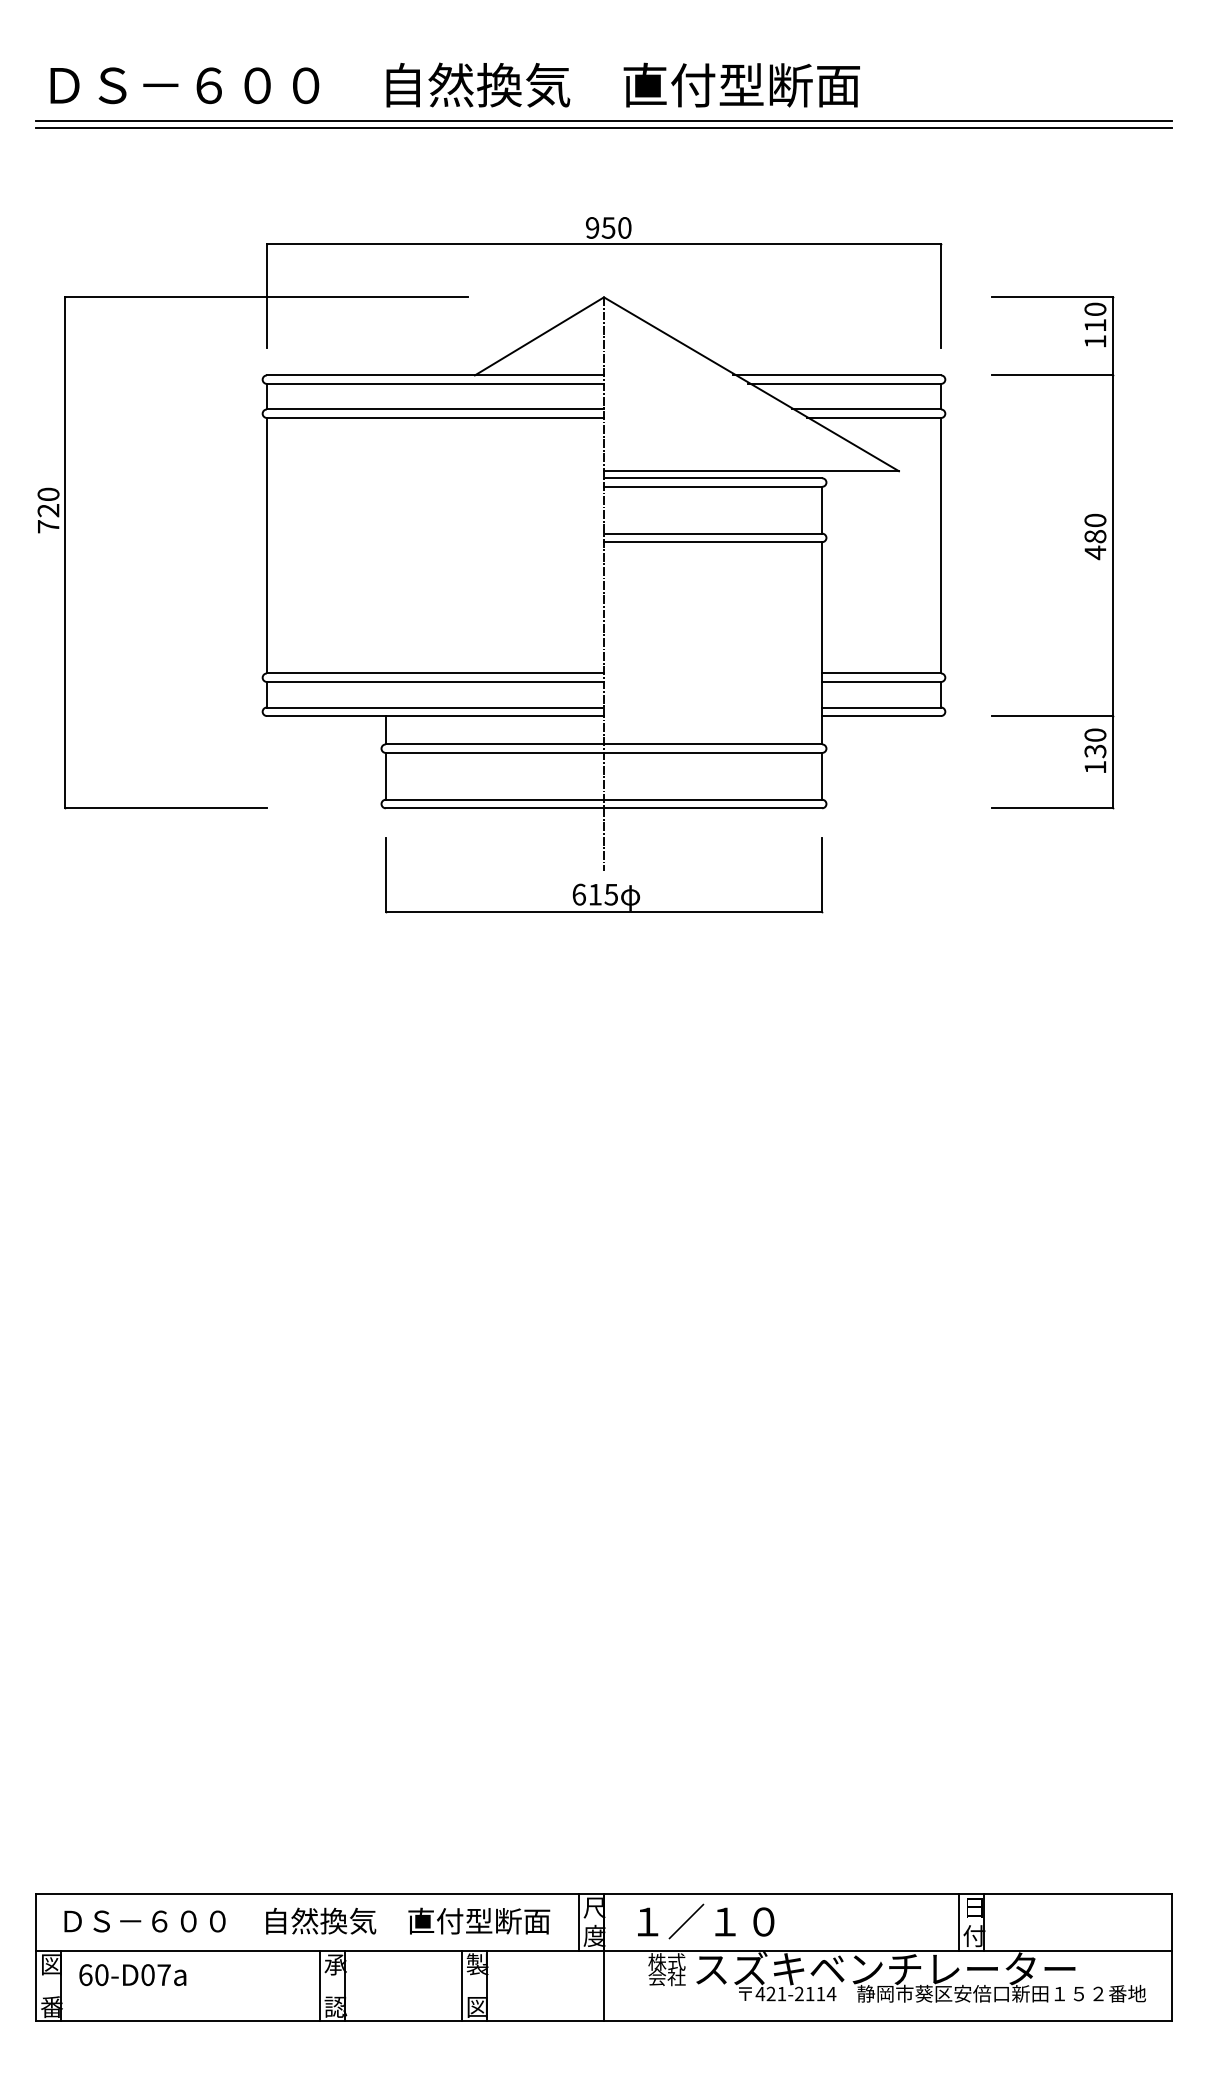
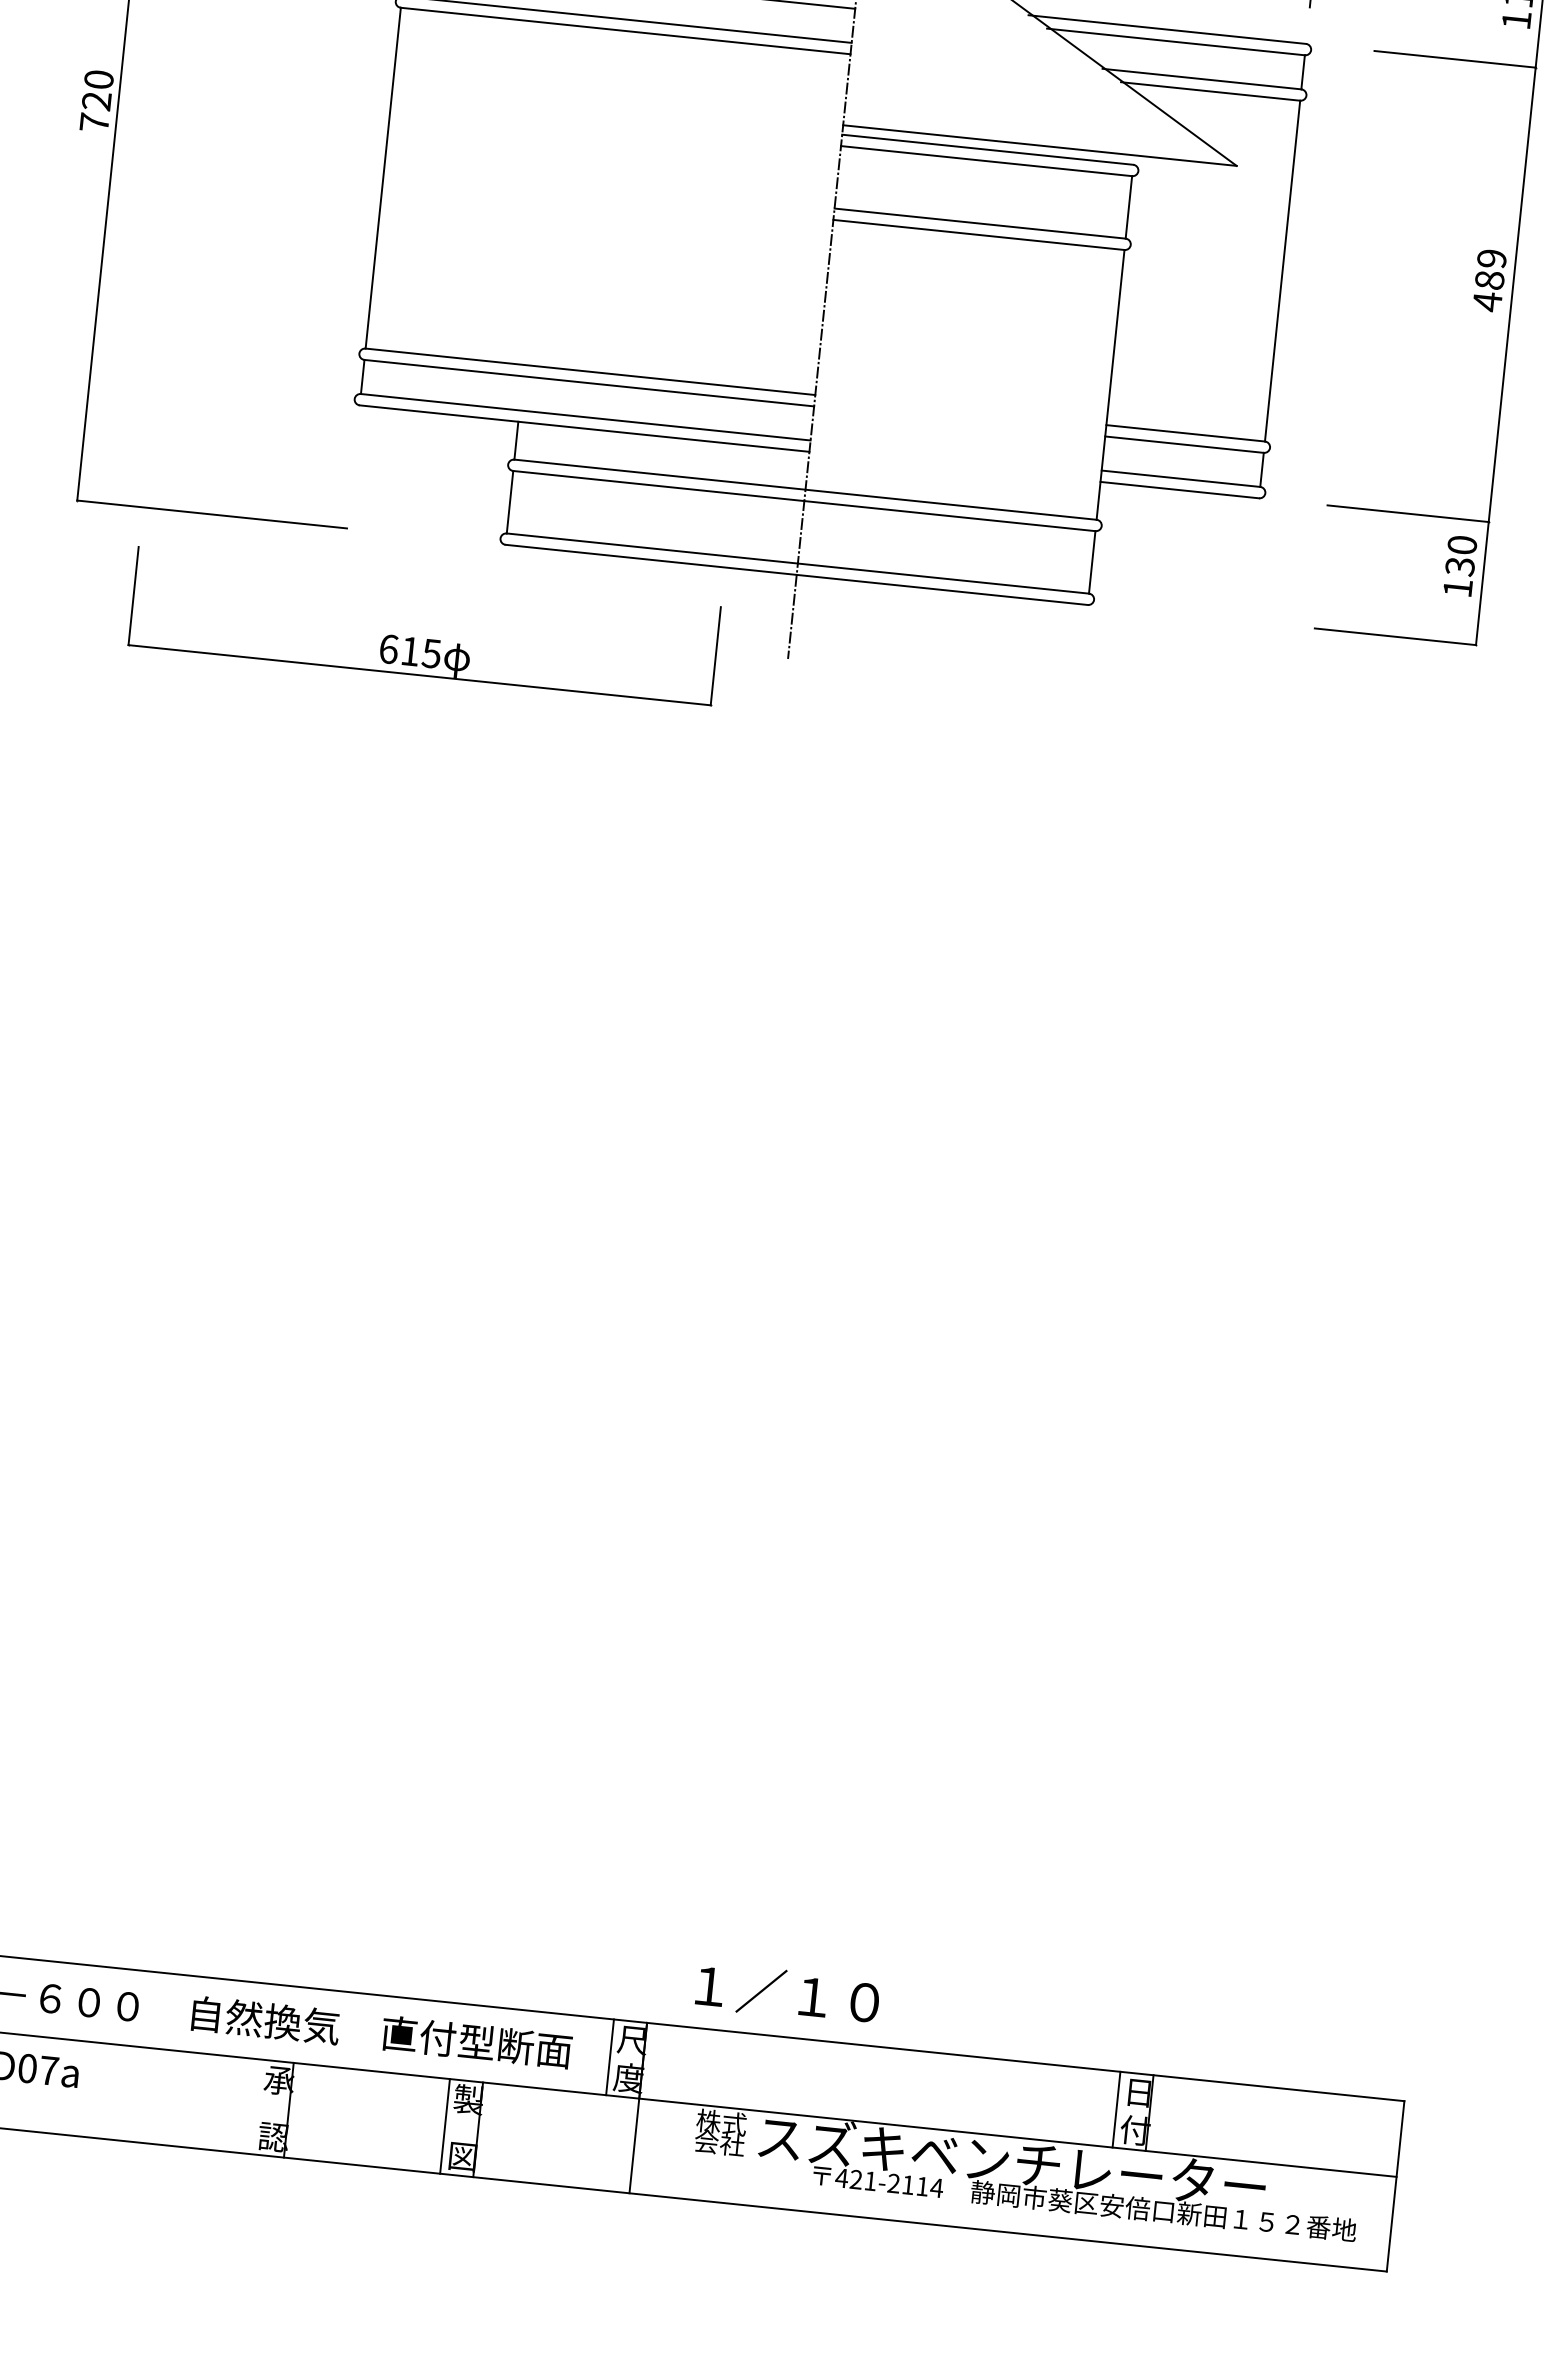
text: (1095, 520) -> (1492, 258), 480 -> 489
part: (606, 884) -> (426, 639), moved
text: (706, 1921) -> (788, 1994), moved
line: (320, 1985) -> (256, 2106), removed

